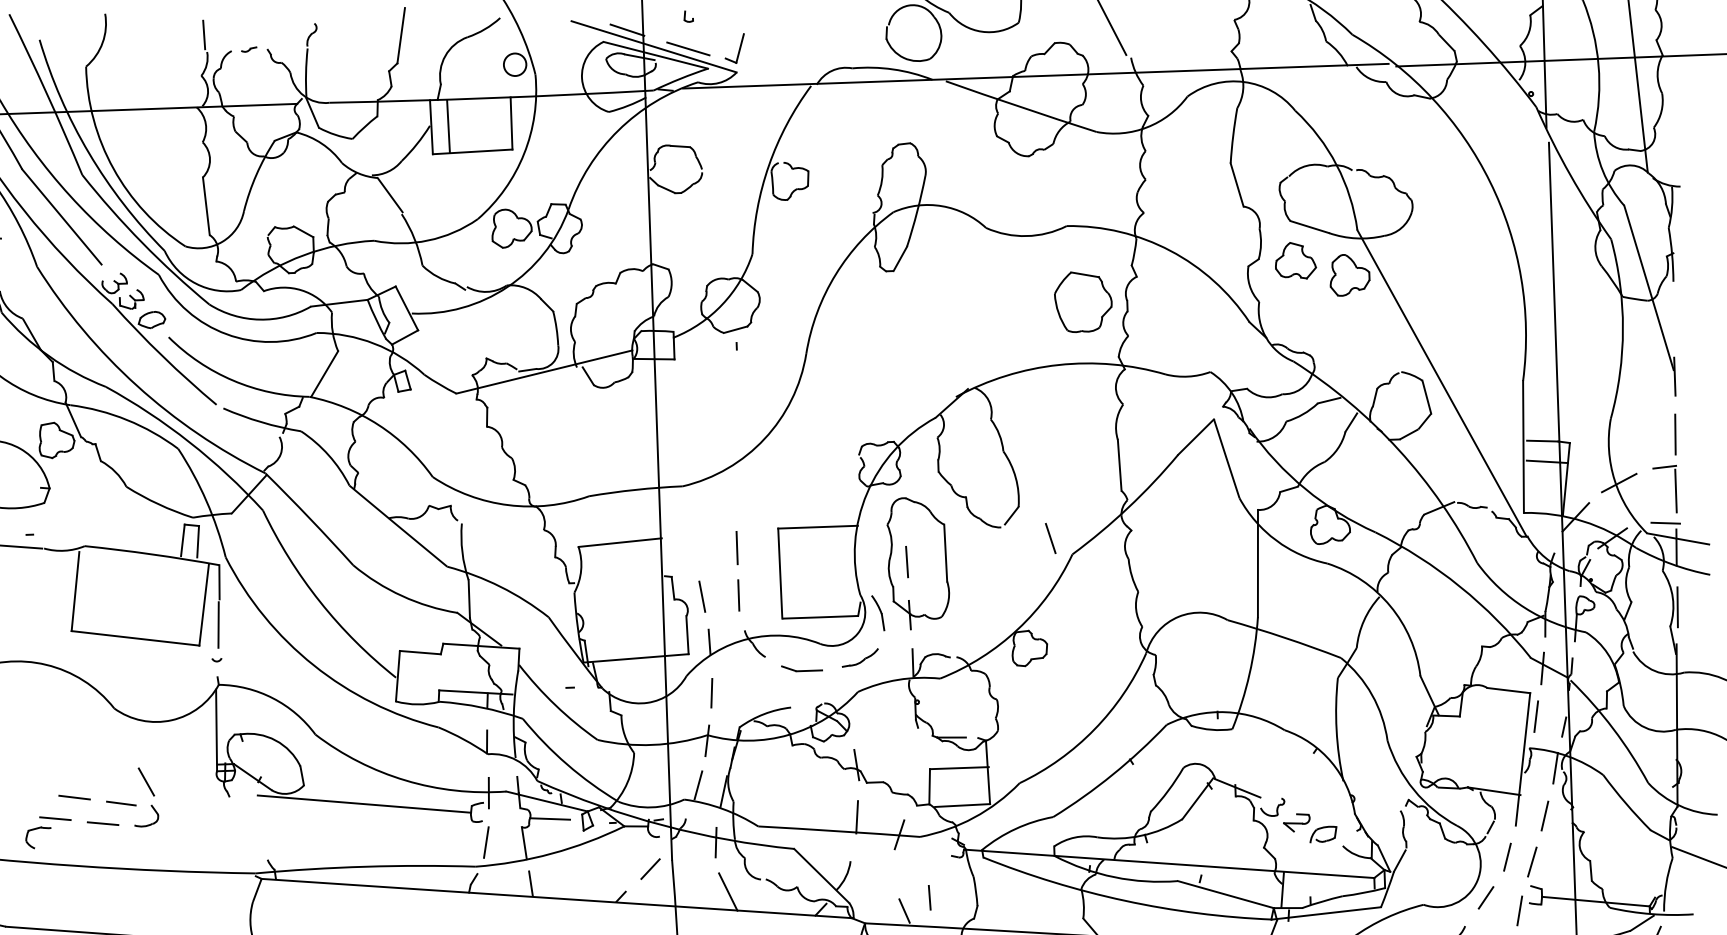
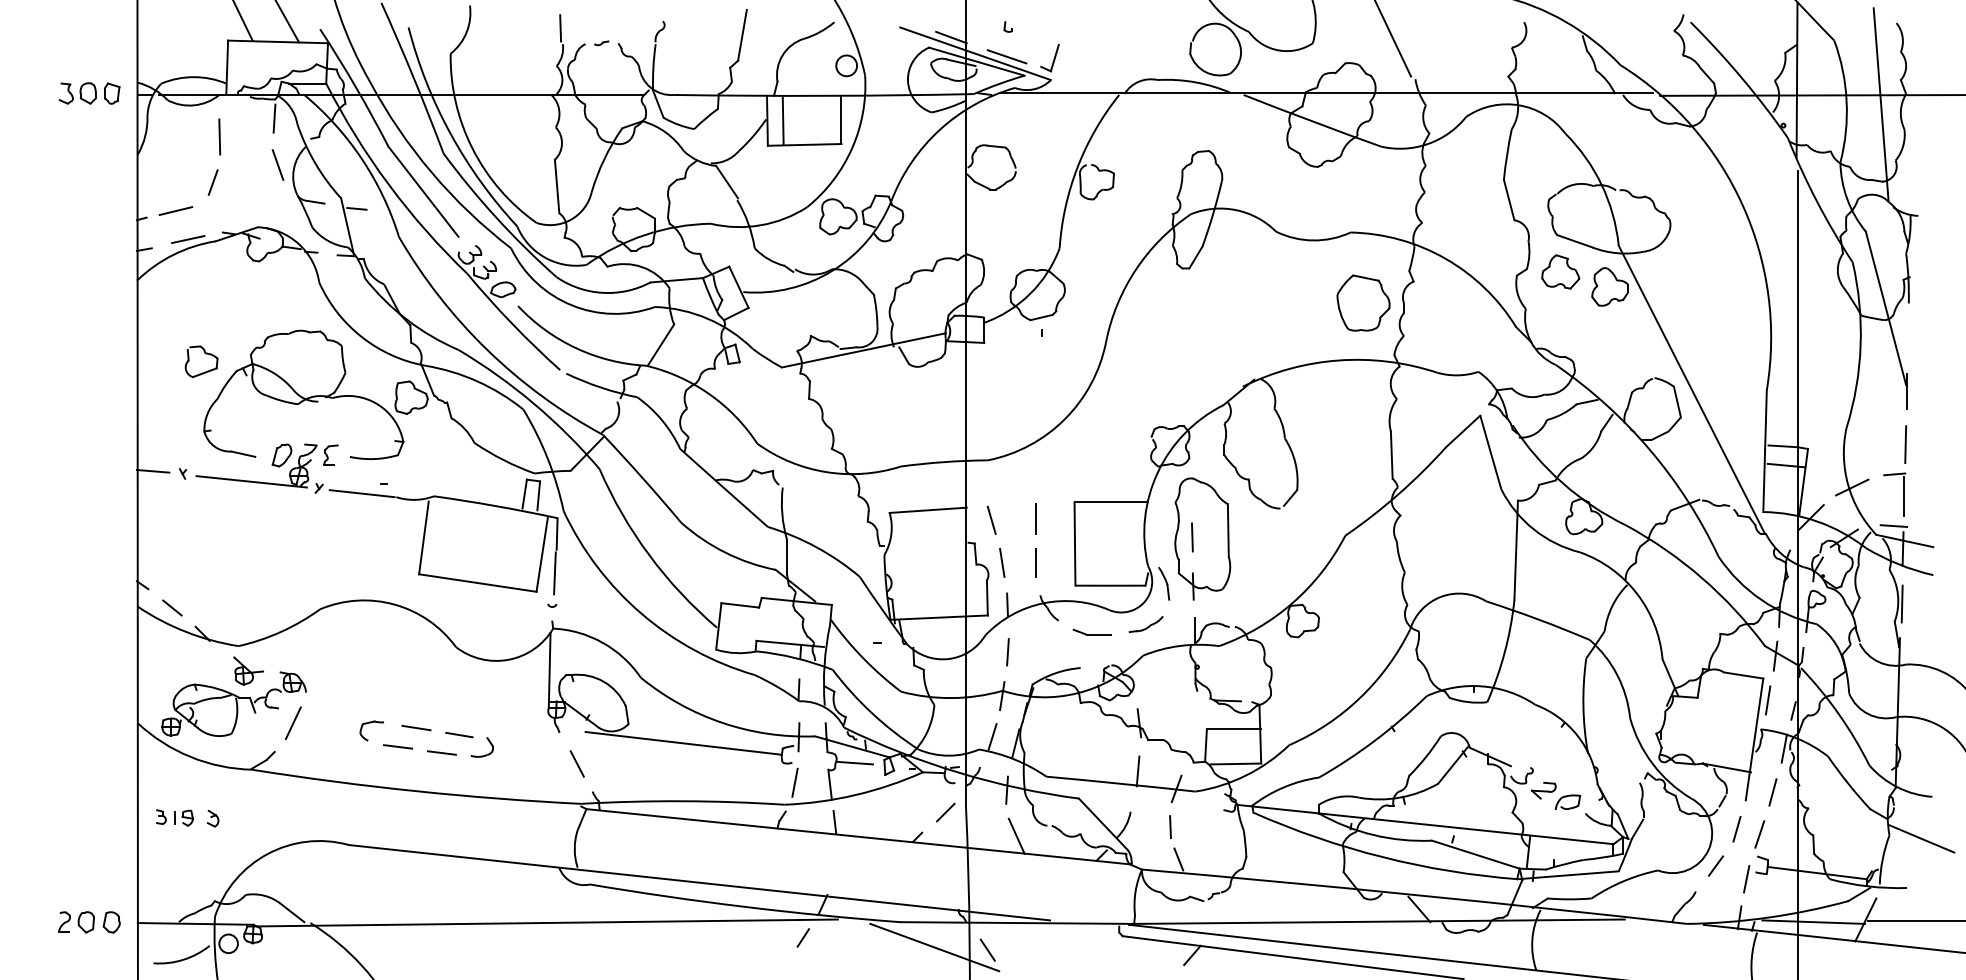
line: (1050, 537) -> (991, 519), moved
line: (145, 781) -> (576, 763), moved
part: (37, 829) -> (371, 723), moved
line: (929, 897) -> (1170, 826), moved

